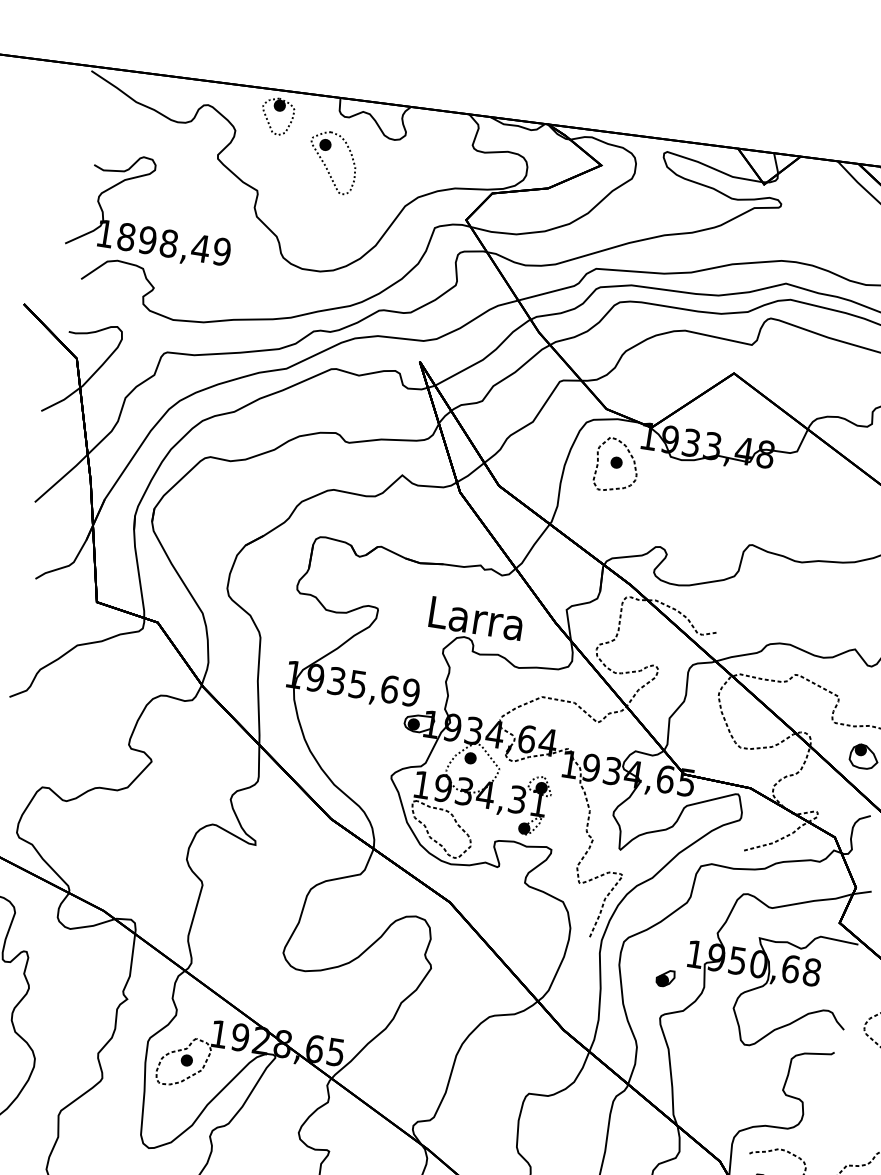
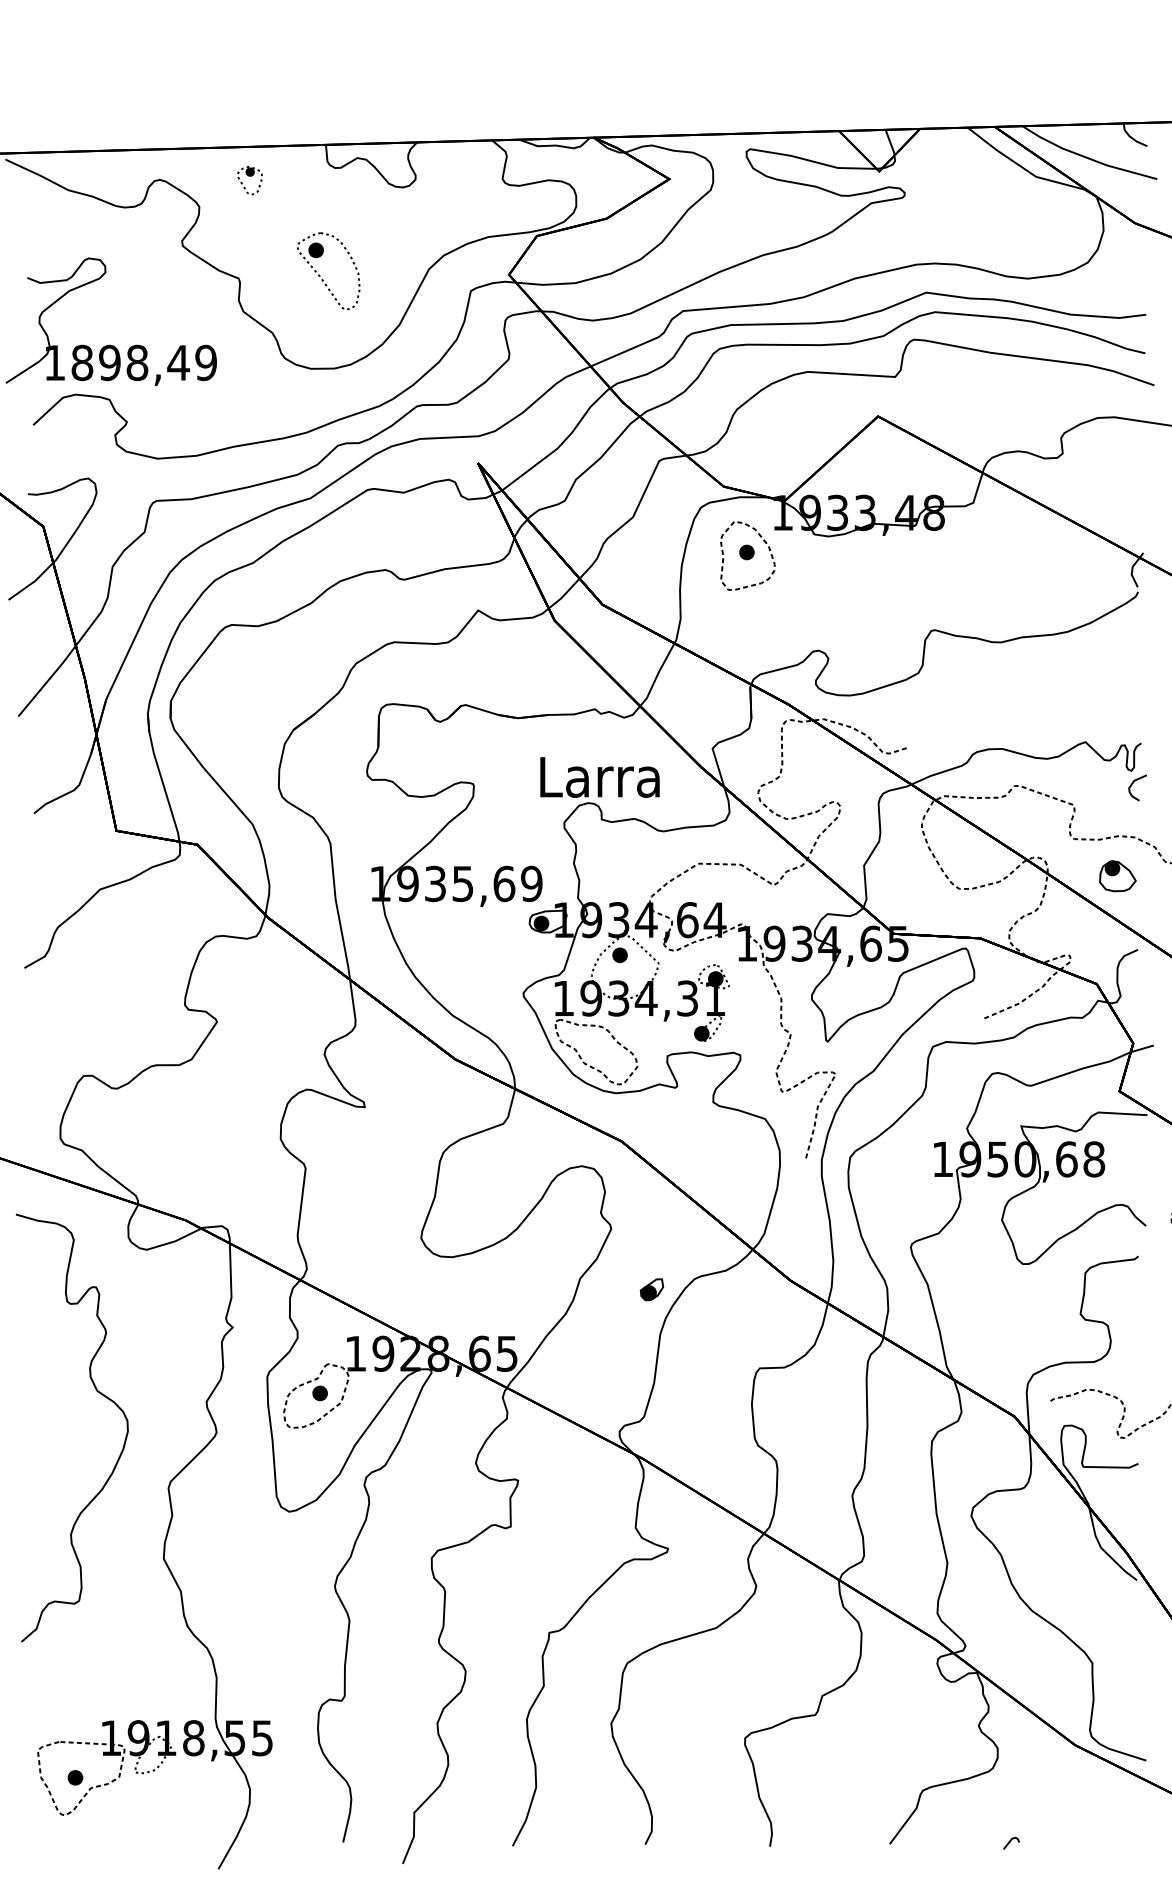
part: (277, 116) -> (249, 180), size x0.6
part: (325, 164) -> (320, 275), moved
part: (665, 978) -> (651, 1289), moved

